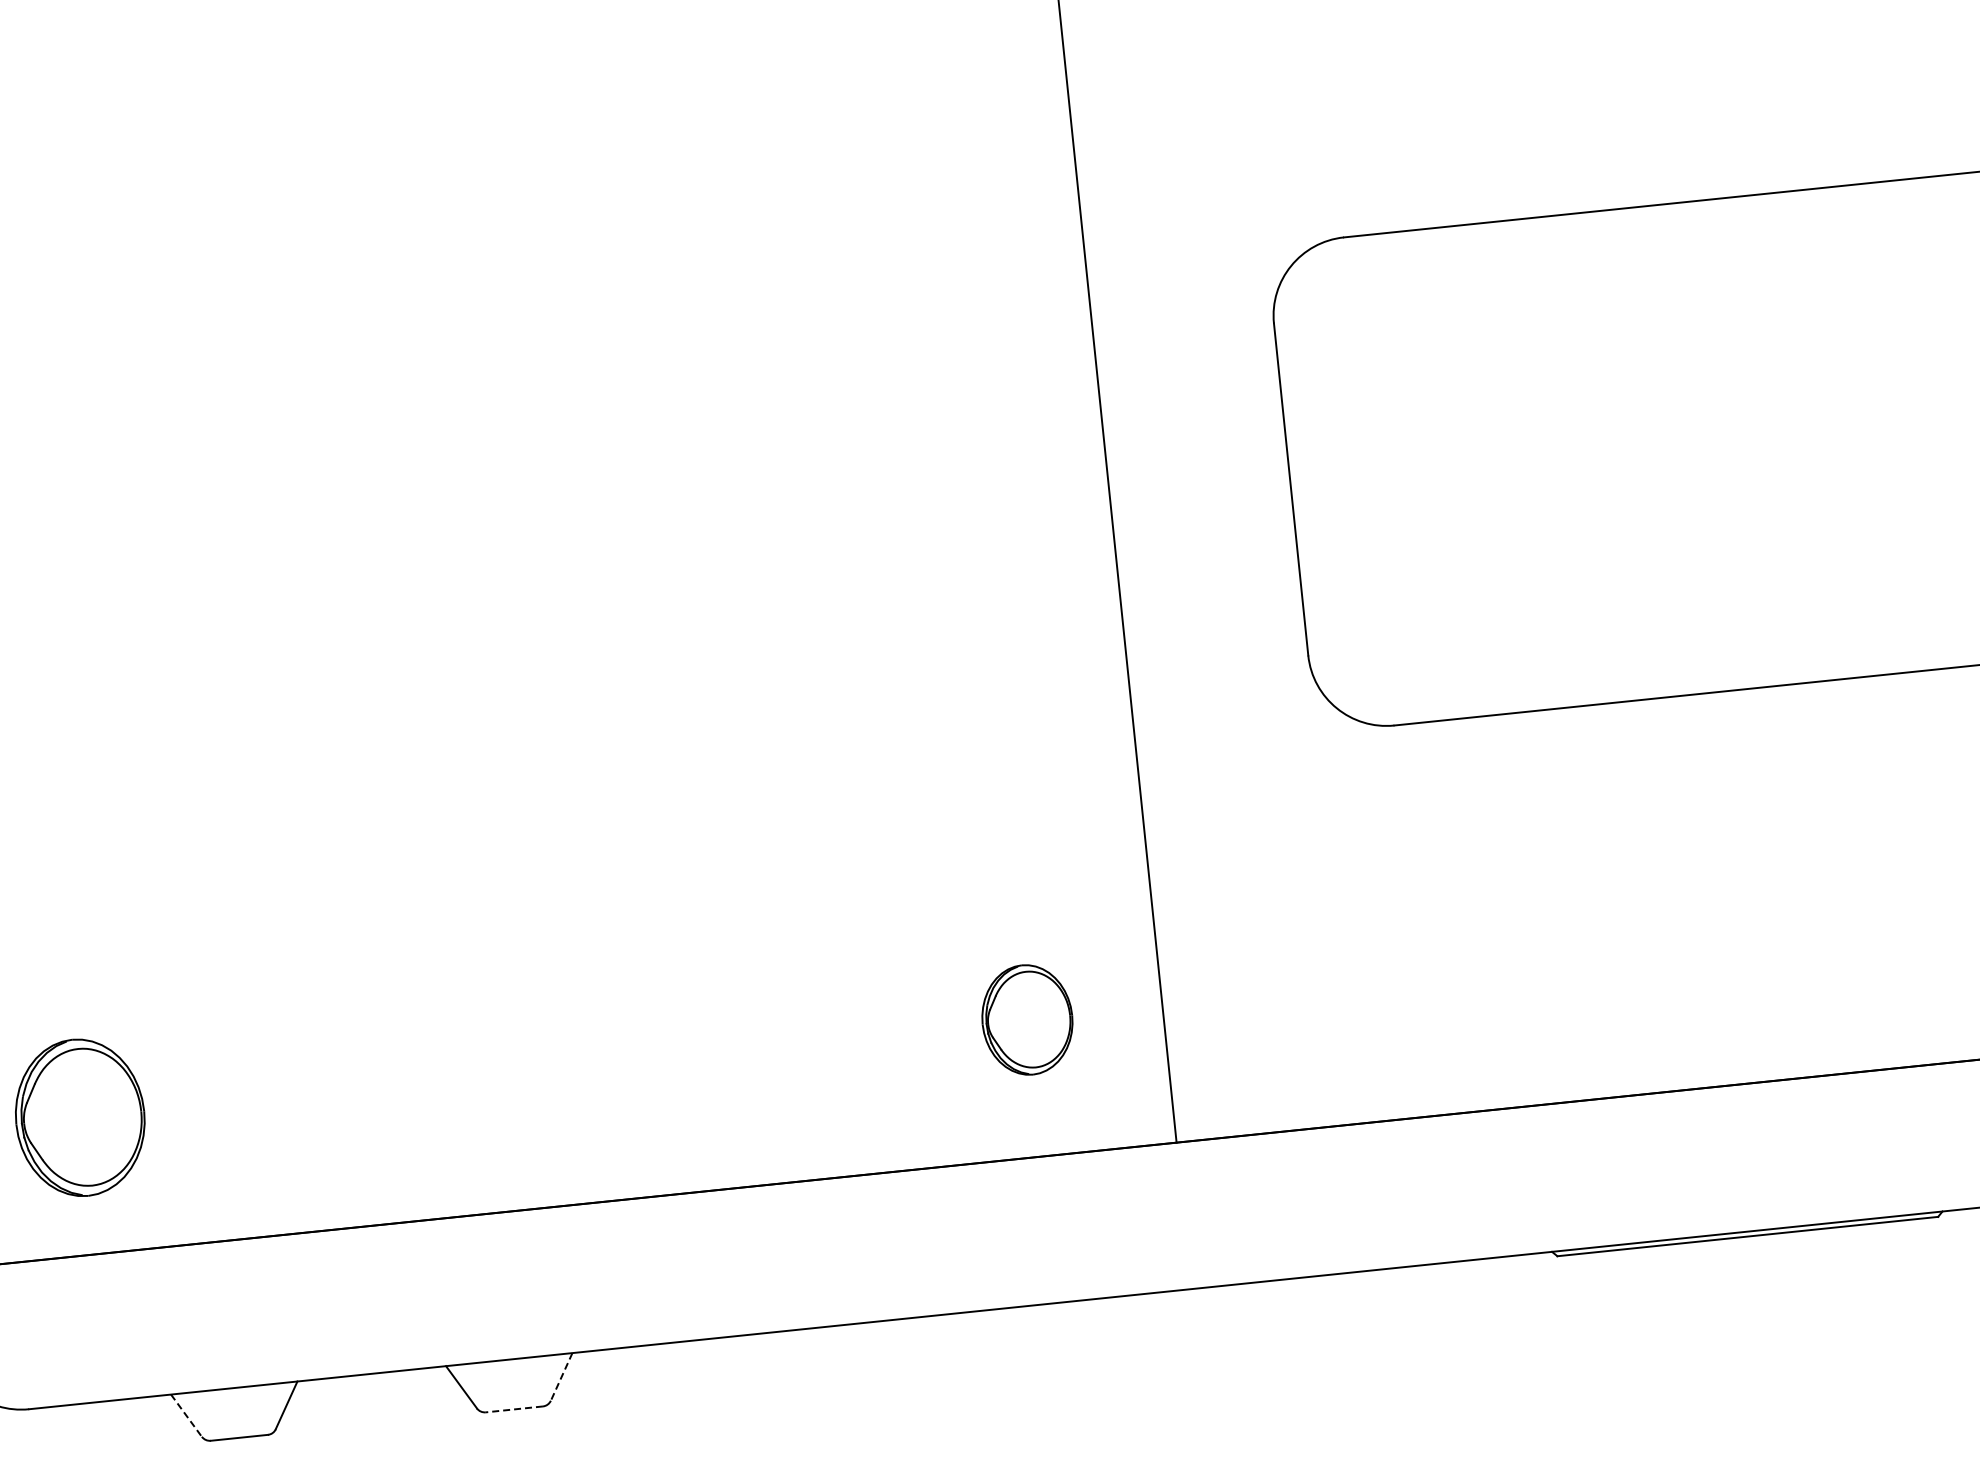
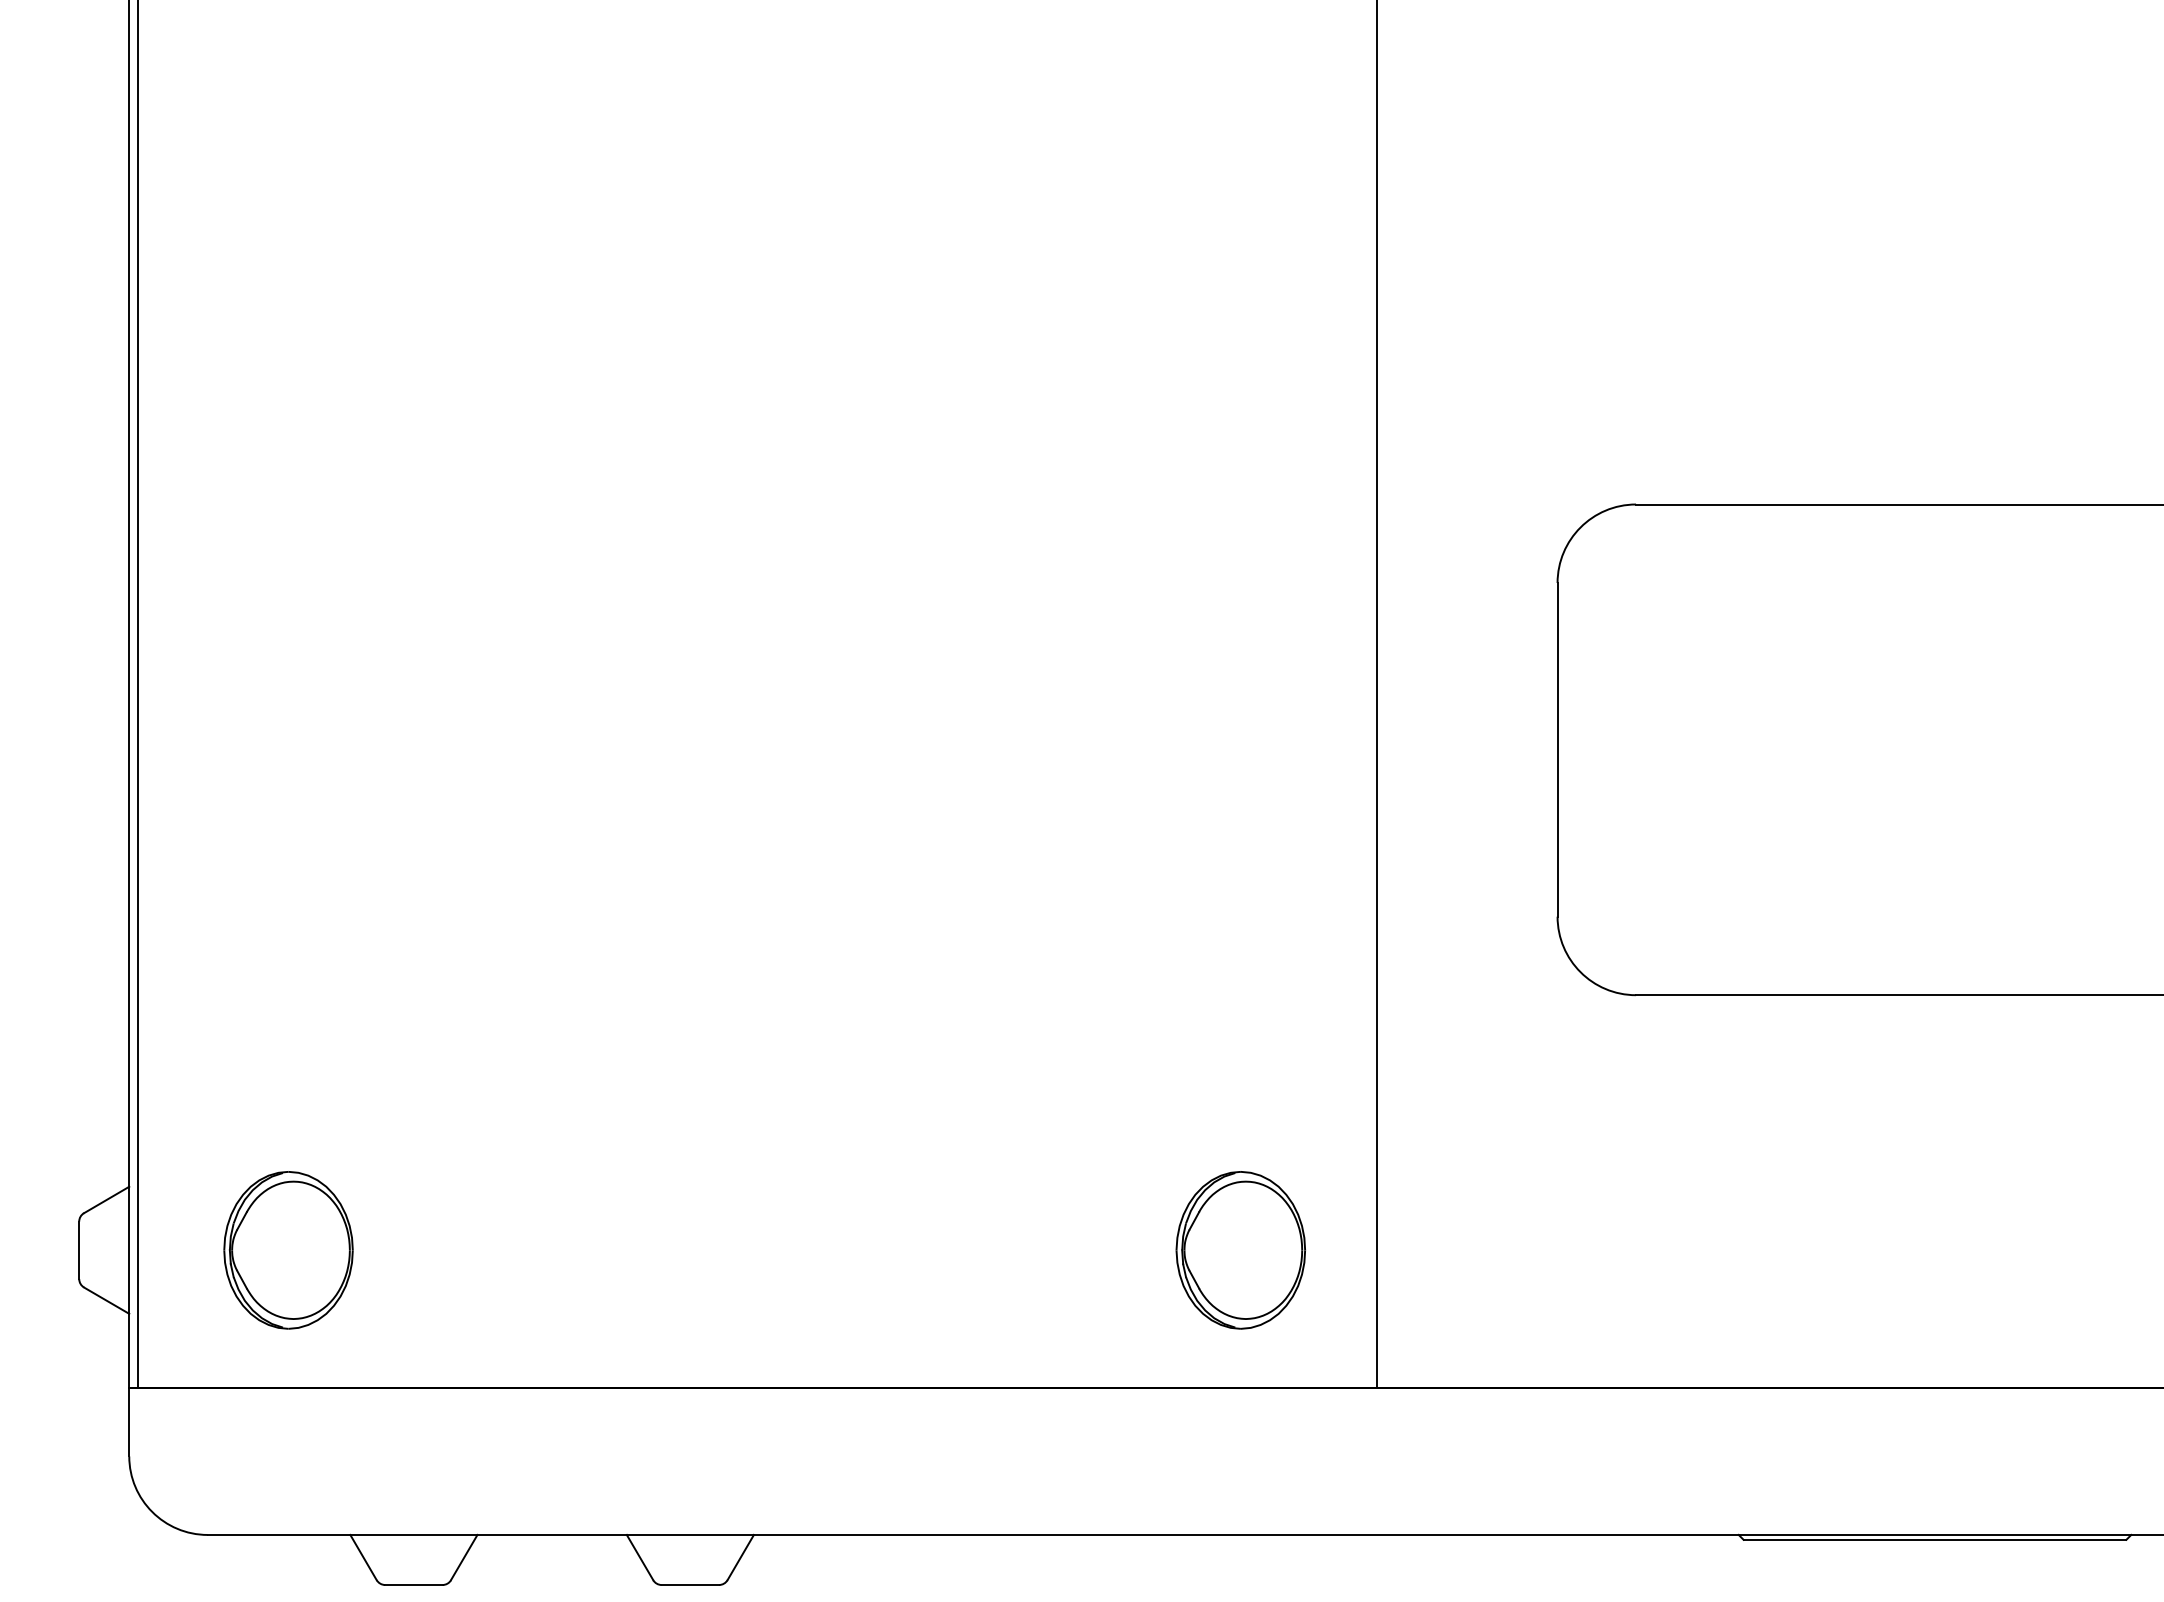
part: (1027, 1020) -> (1240, 1250), size x1.43
line: (561, 1376) -> (740, 1557), dashed -> solid
line: (514, 1409) -> (690, 1585), dashed -> solid
line: (186, 1415) -> (363, 1557), dashed -> solid

